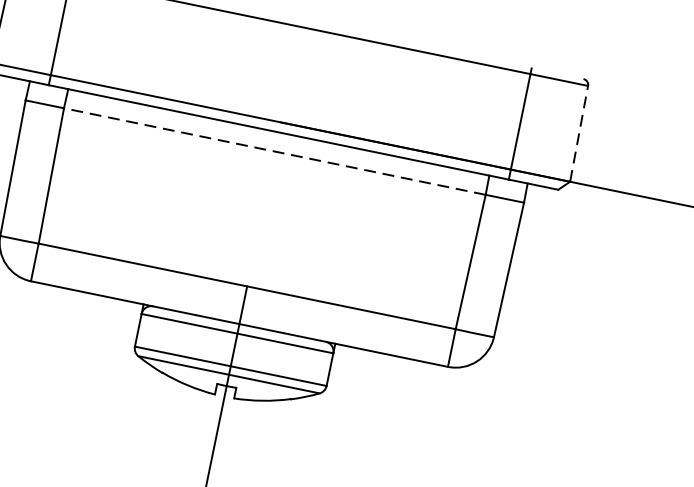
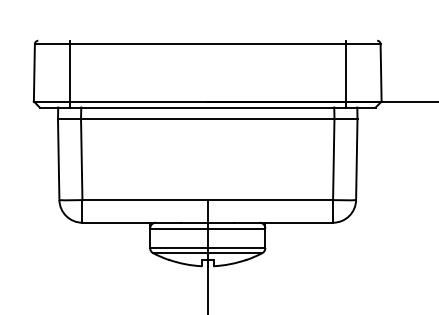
line: (579, 133) -> (381, 72), dashed -> solid
line: (274, 152) -> (207, 119), dashed -> solid

